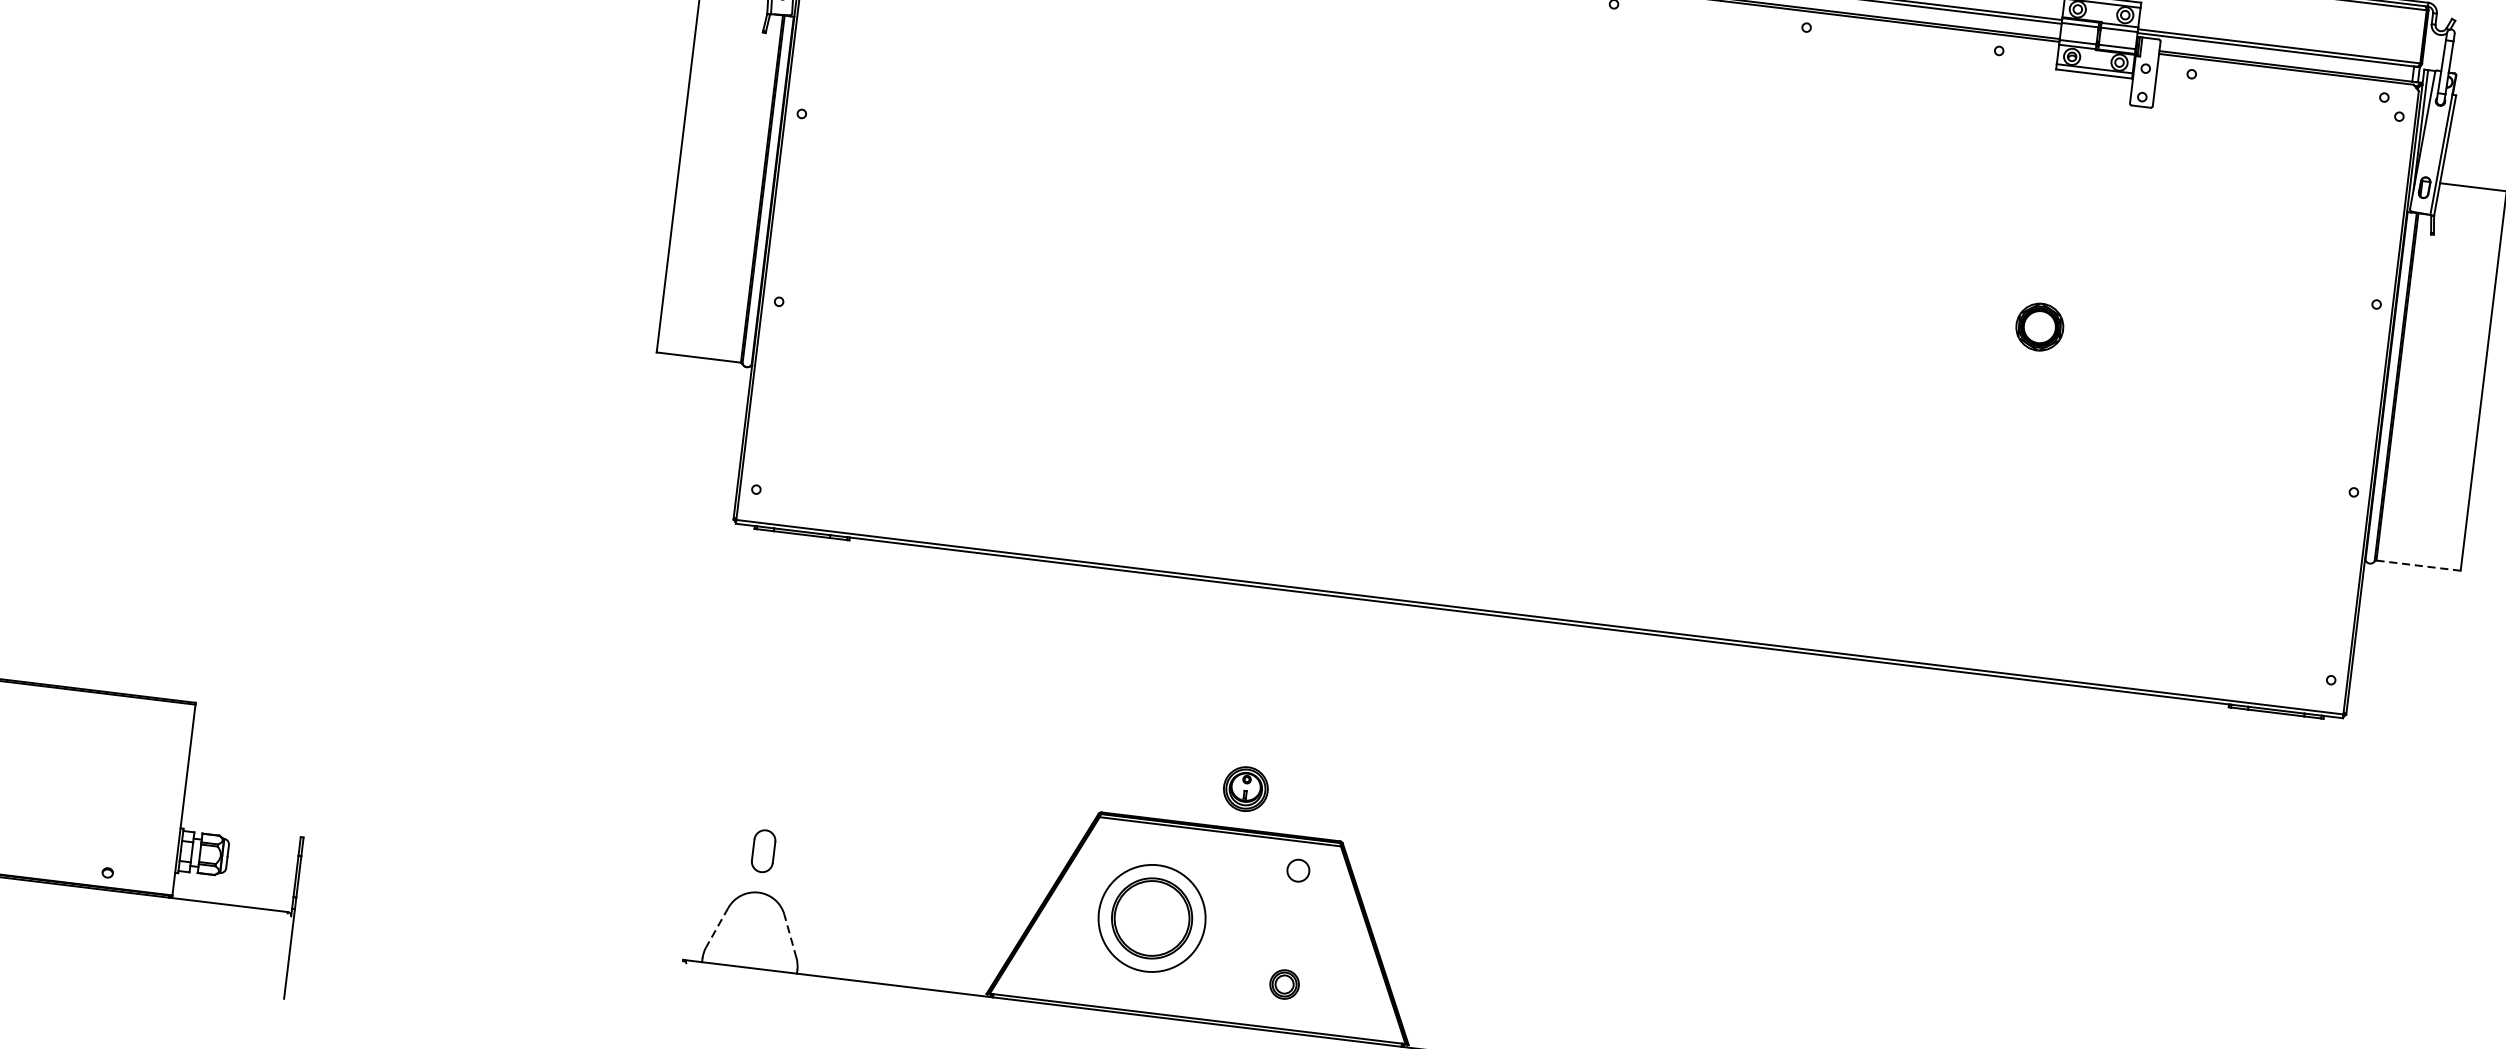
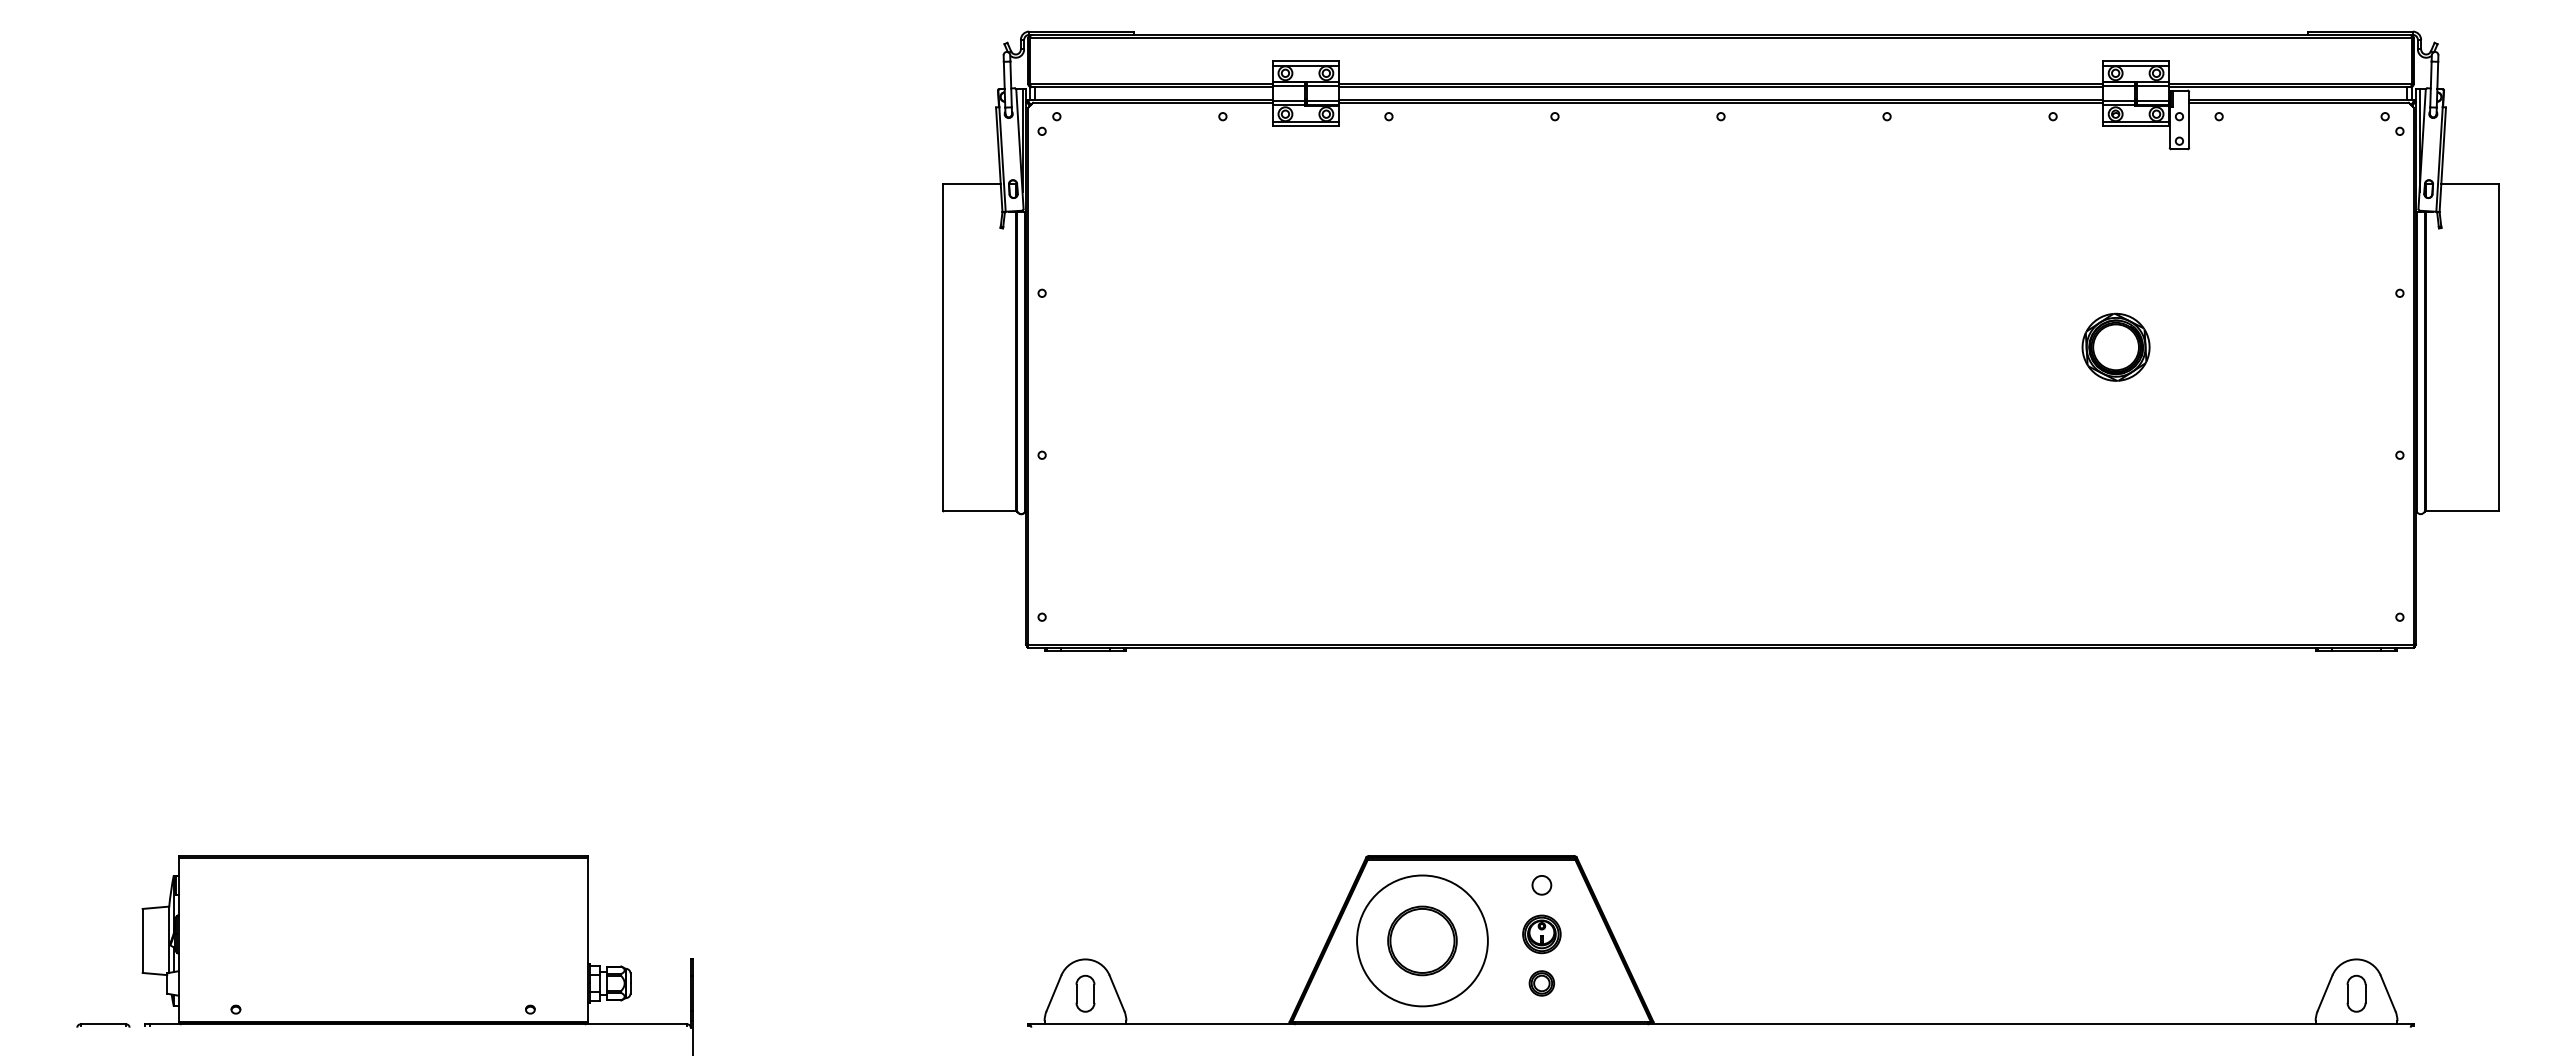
part: (2039, 326) -> (2115, 346), size x1.67
line: (2418, 565) -> (2462, 510), dashed -> solid
part: (1245, 789) -> (1541, 934), moved
part: (763, 850) -> (1085, 993), moved
circle: (1152, 917) -> (1422, 940), size x1.43
line: (716, 927) -> (1053, 993), dashed -> solid
line: (789, 935) -> (1116, 992), dashed -> solid

